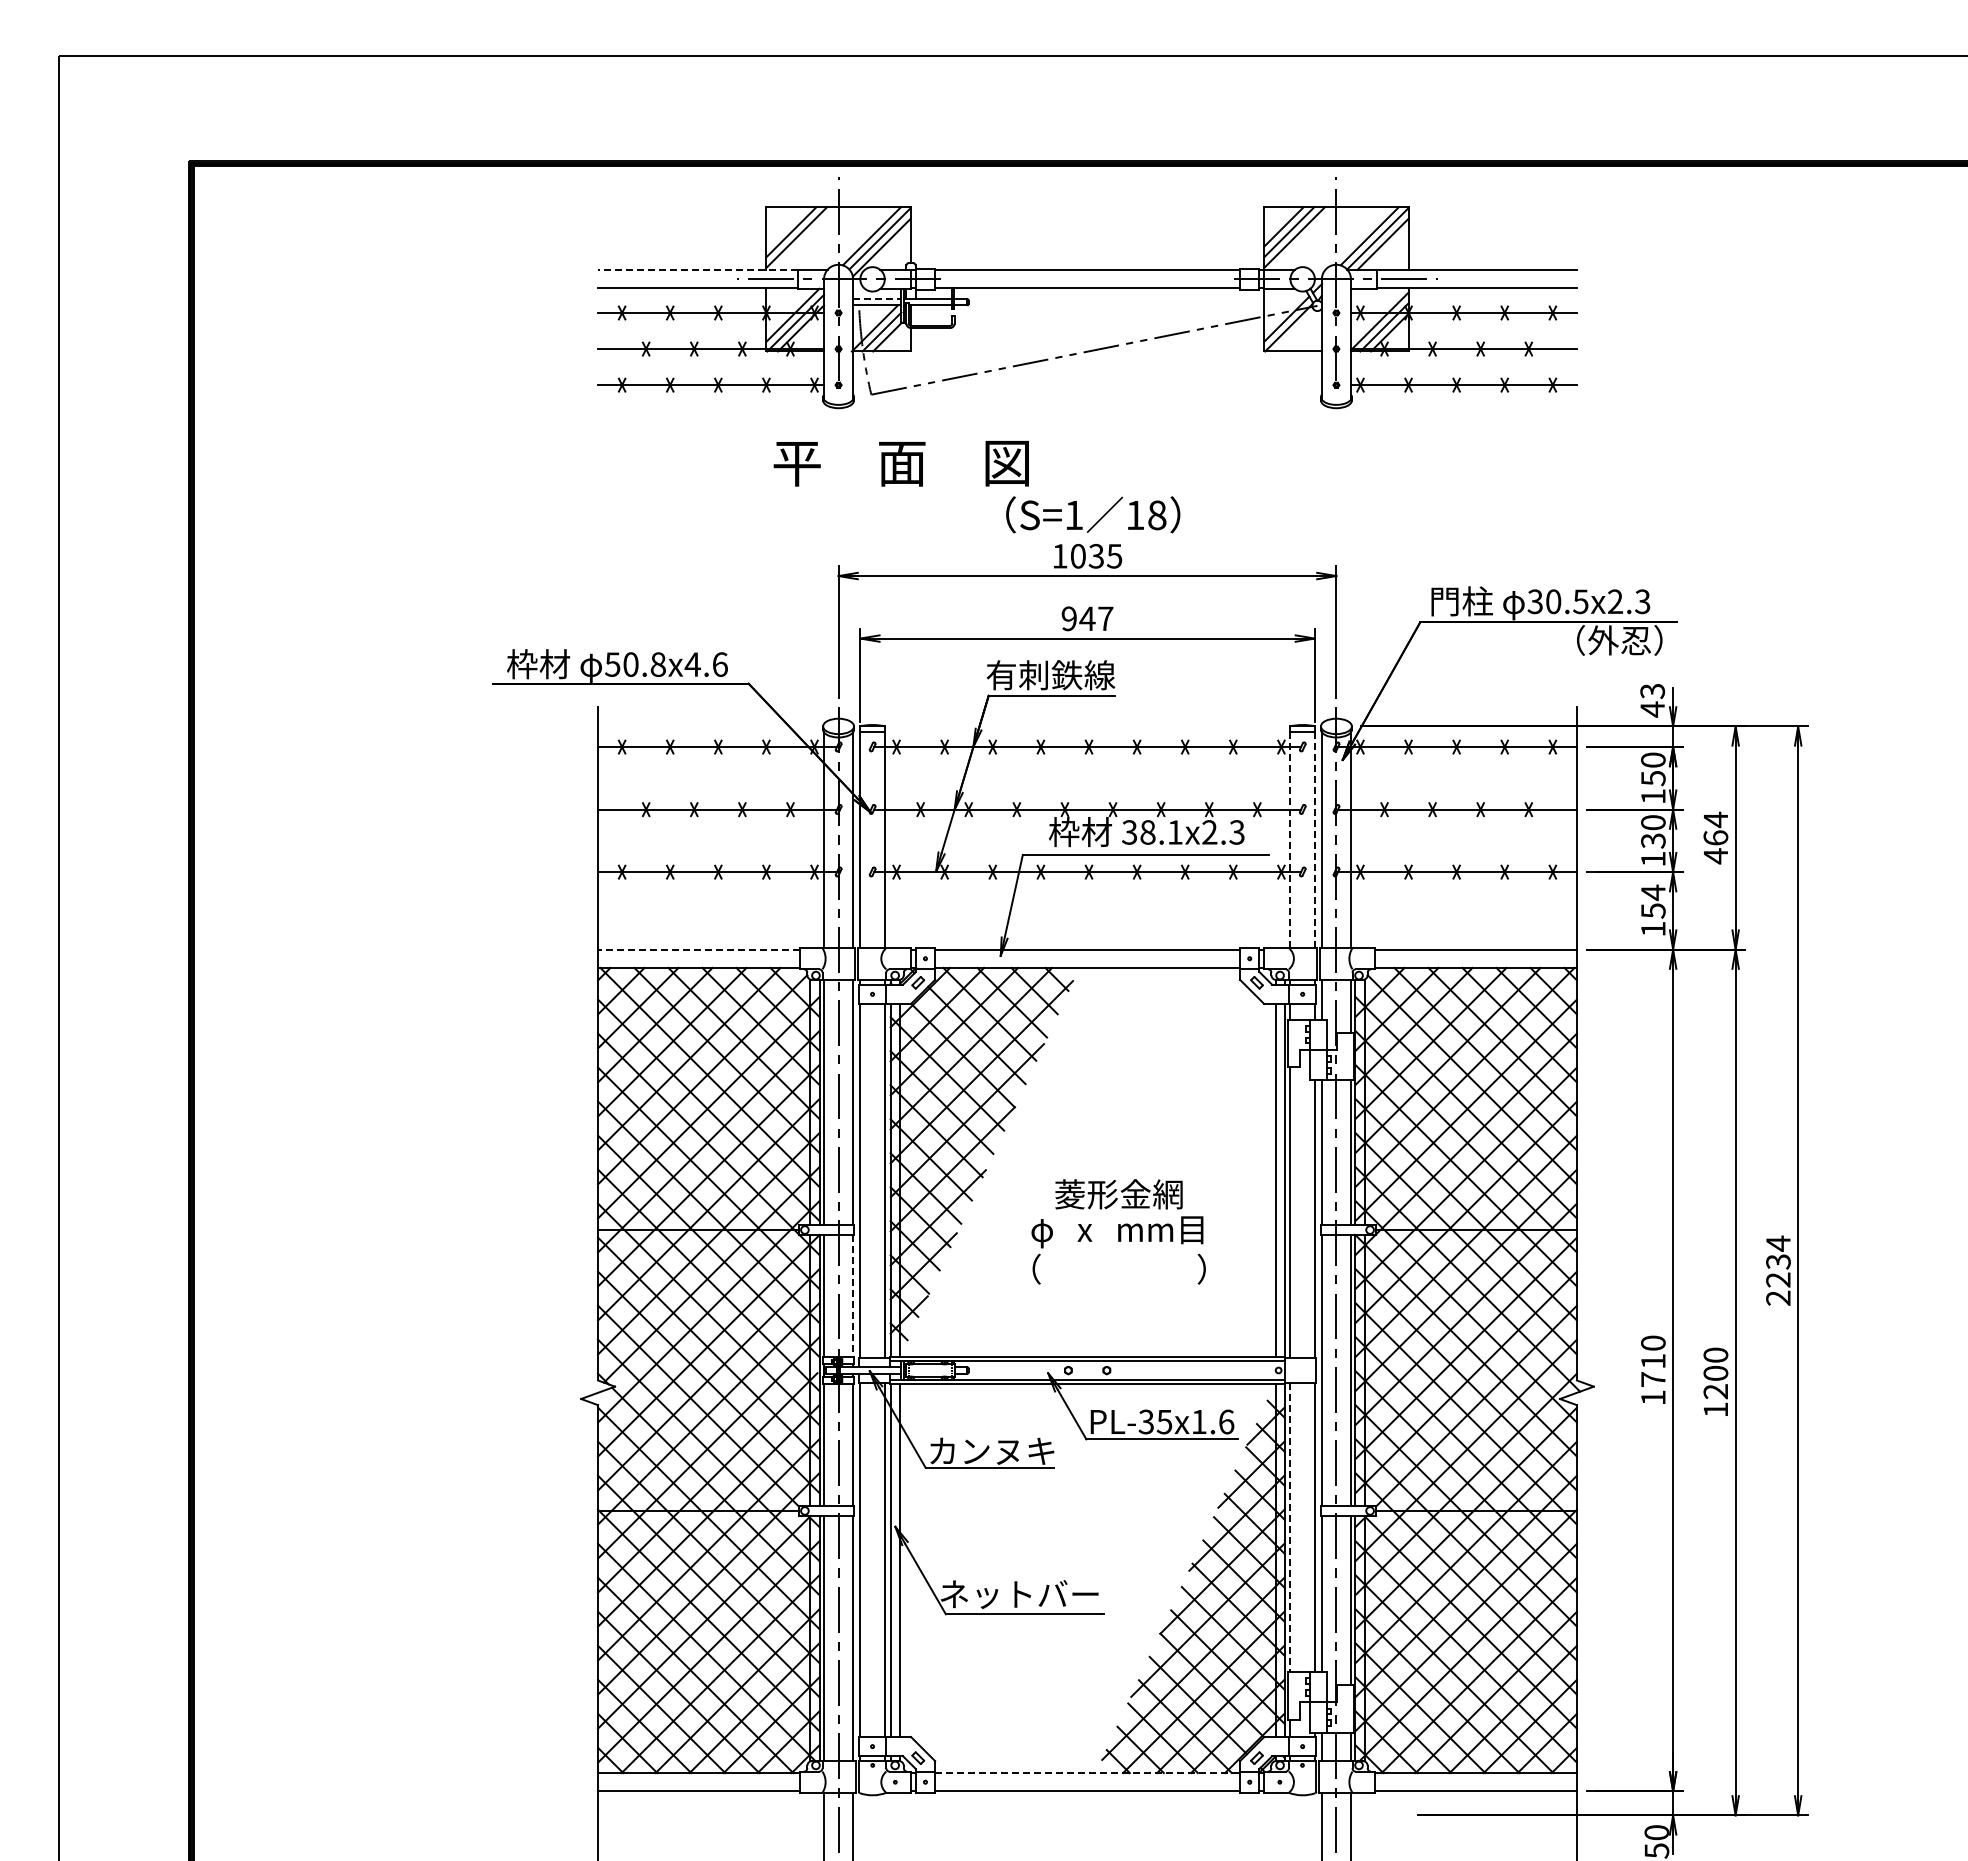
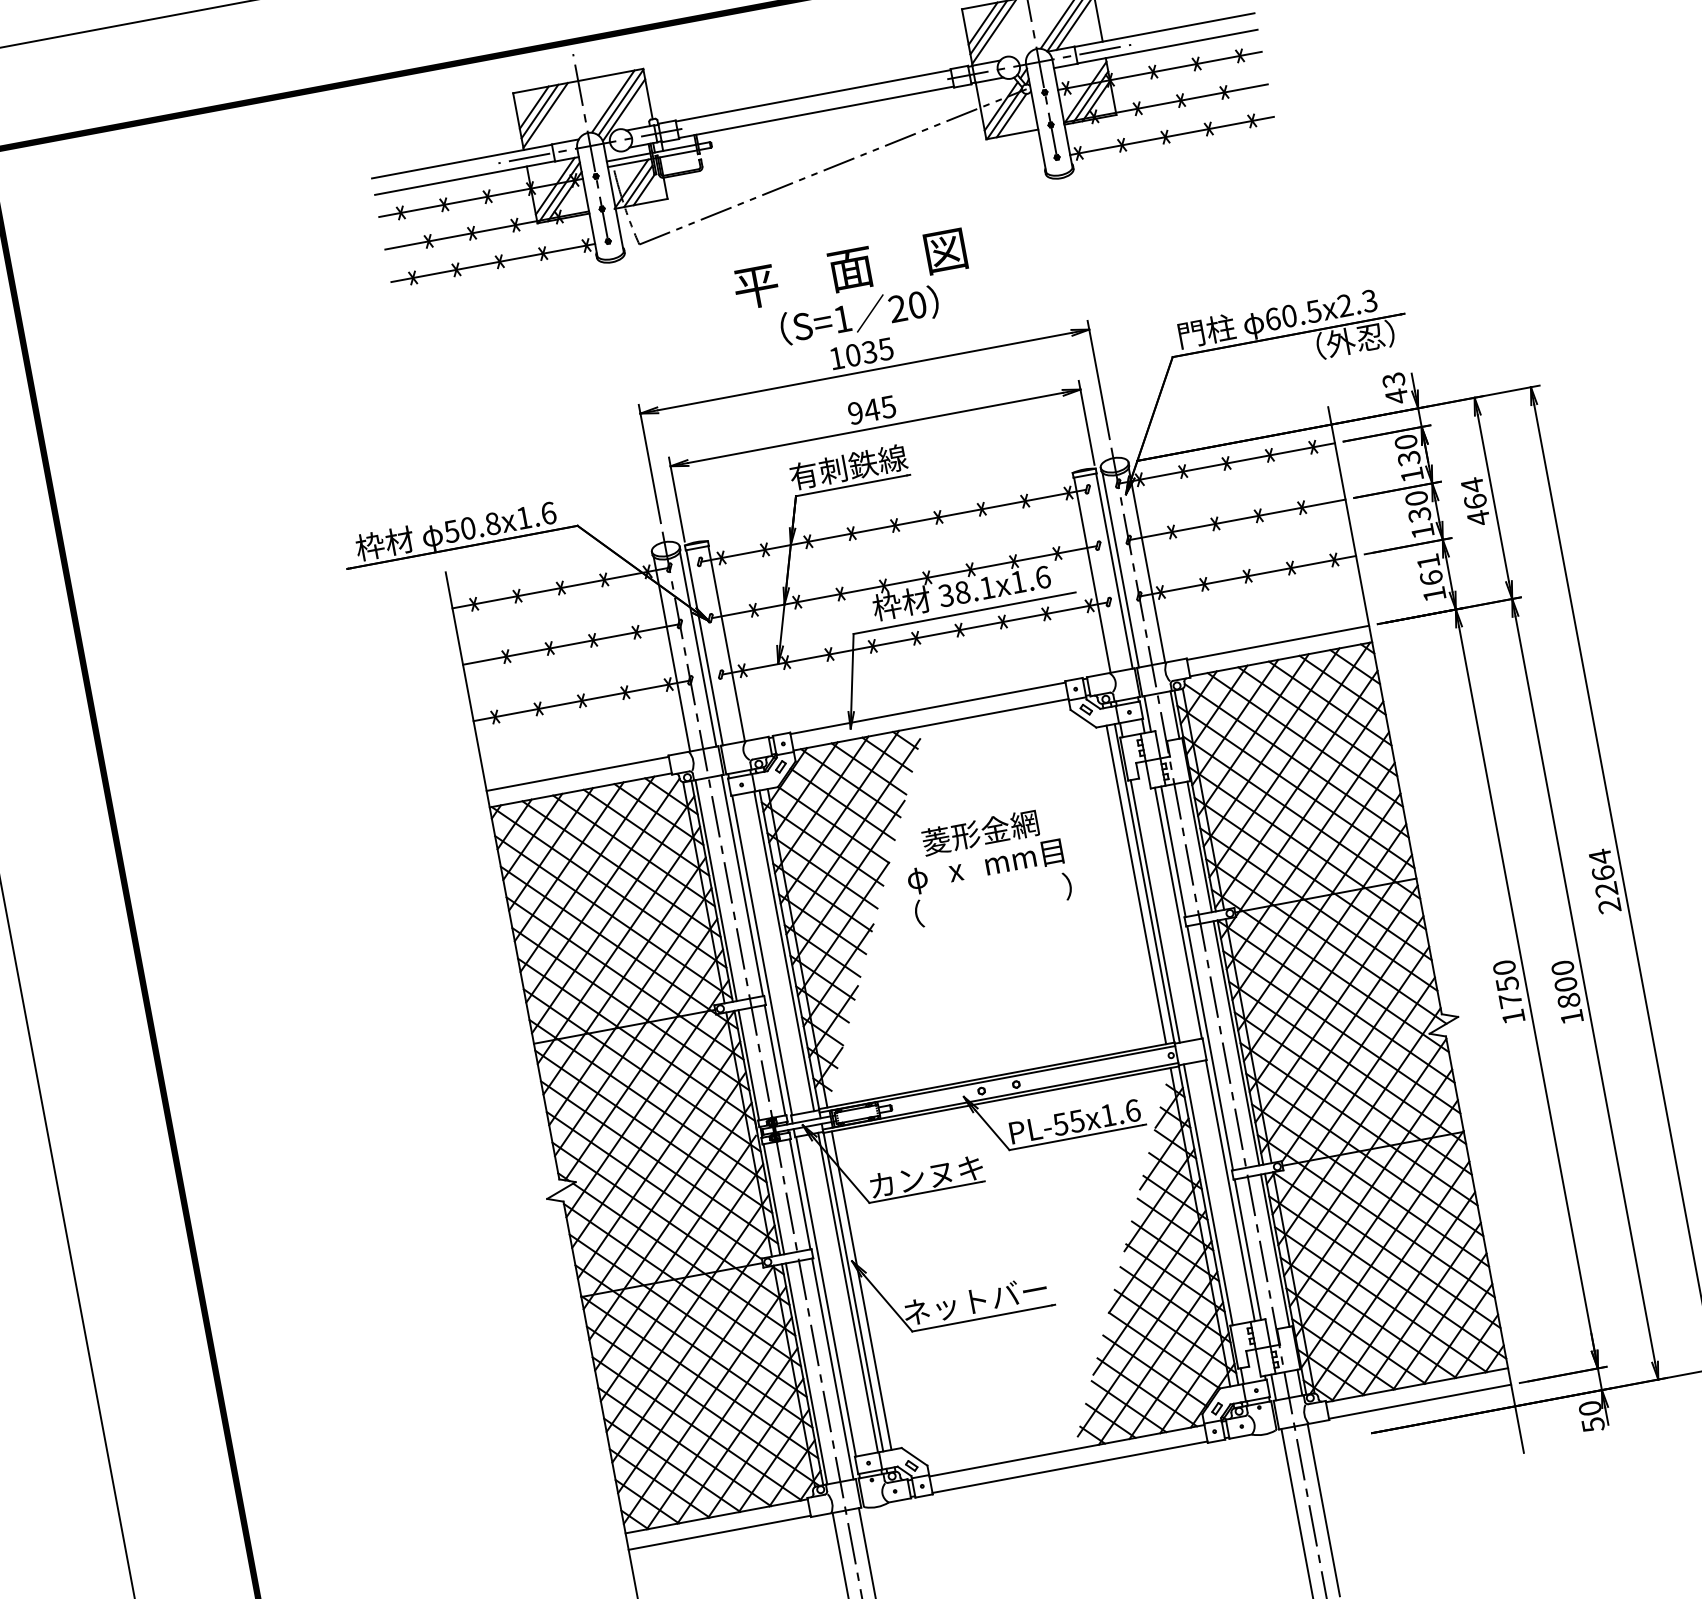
line: (785, 226) -> (533, 107), added
line: (697, 270) -> (461, 161), dashed -> solid
line: (877, 299) -> (628, 157), dashed -> solid
line: (1295, 330) -> (1010, 115), added
text: (900, 463) -> (849, 269), moved
text: (1146, 515) -> (907, 307), 18 -> 20
text: (1535, 601) -> (1273, 318), 30.5x2.3 -> 60.5x2.3
text: (1105, 618) -> (888, 406), 947 -> 945
text: (692, 664) -> (523, 517), 50.8x4.6 -> 50.8x1.6
text: (1653, 778) -> (1409, 458), 150 -> 130
text: (1223, 832) -> (1030, 579), 38.1x2.3 -> 38.1x1.6
line: (1290, 840) -> (1092, 575), dashed -> solid
line: (1314, 840) -> (1114, 571), dashed -> solid
text: (1653, 901) -> (1430, 569), 154 -> 161
line: (698, 949) -> (577, 773), dashed -> solid
text: (1118, 1231) -> (986, 866), moved
text: (1778, 1261) -> (1603, 872), 2234 -> 2264
line: (853, 1296) -> (775, 1060), dashed -> solid
text: (1653, 1361) -> (1507, 984), 1710 -> 1750
text: (1715, 1391) -> (1568, 1000), 1200 -> 1800
text: (1146, 1421) -> (1060, 1123), PL-35x1.6 -> PL-55x1.6
line: (1290, 1527) -> (1208, 1195), dashed -> solid
line: (1087, 1773) -> (1066, 1451), dashed -> solid

